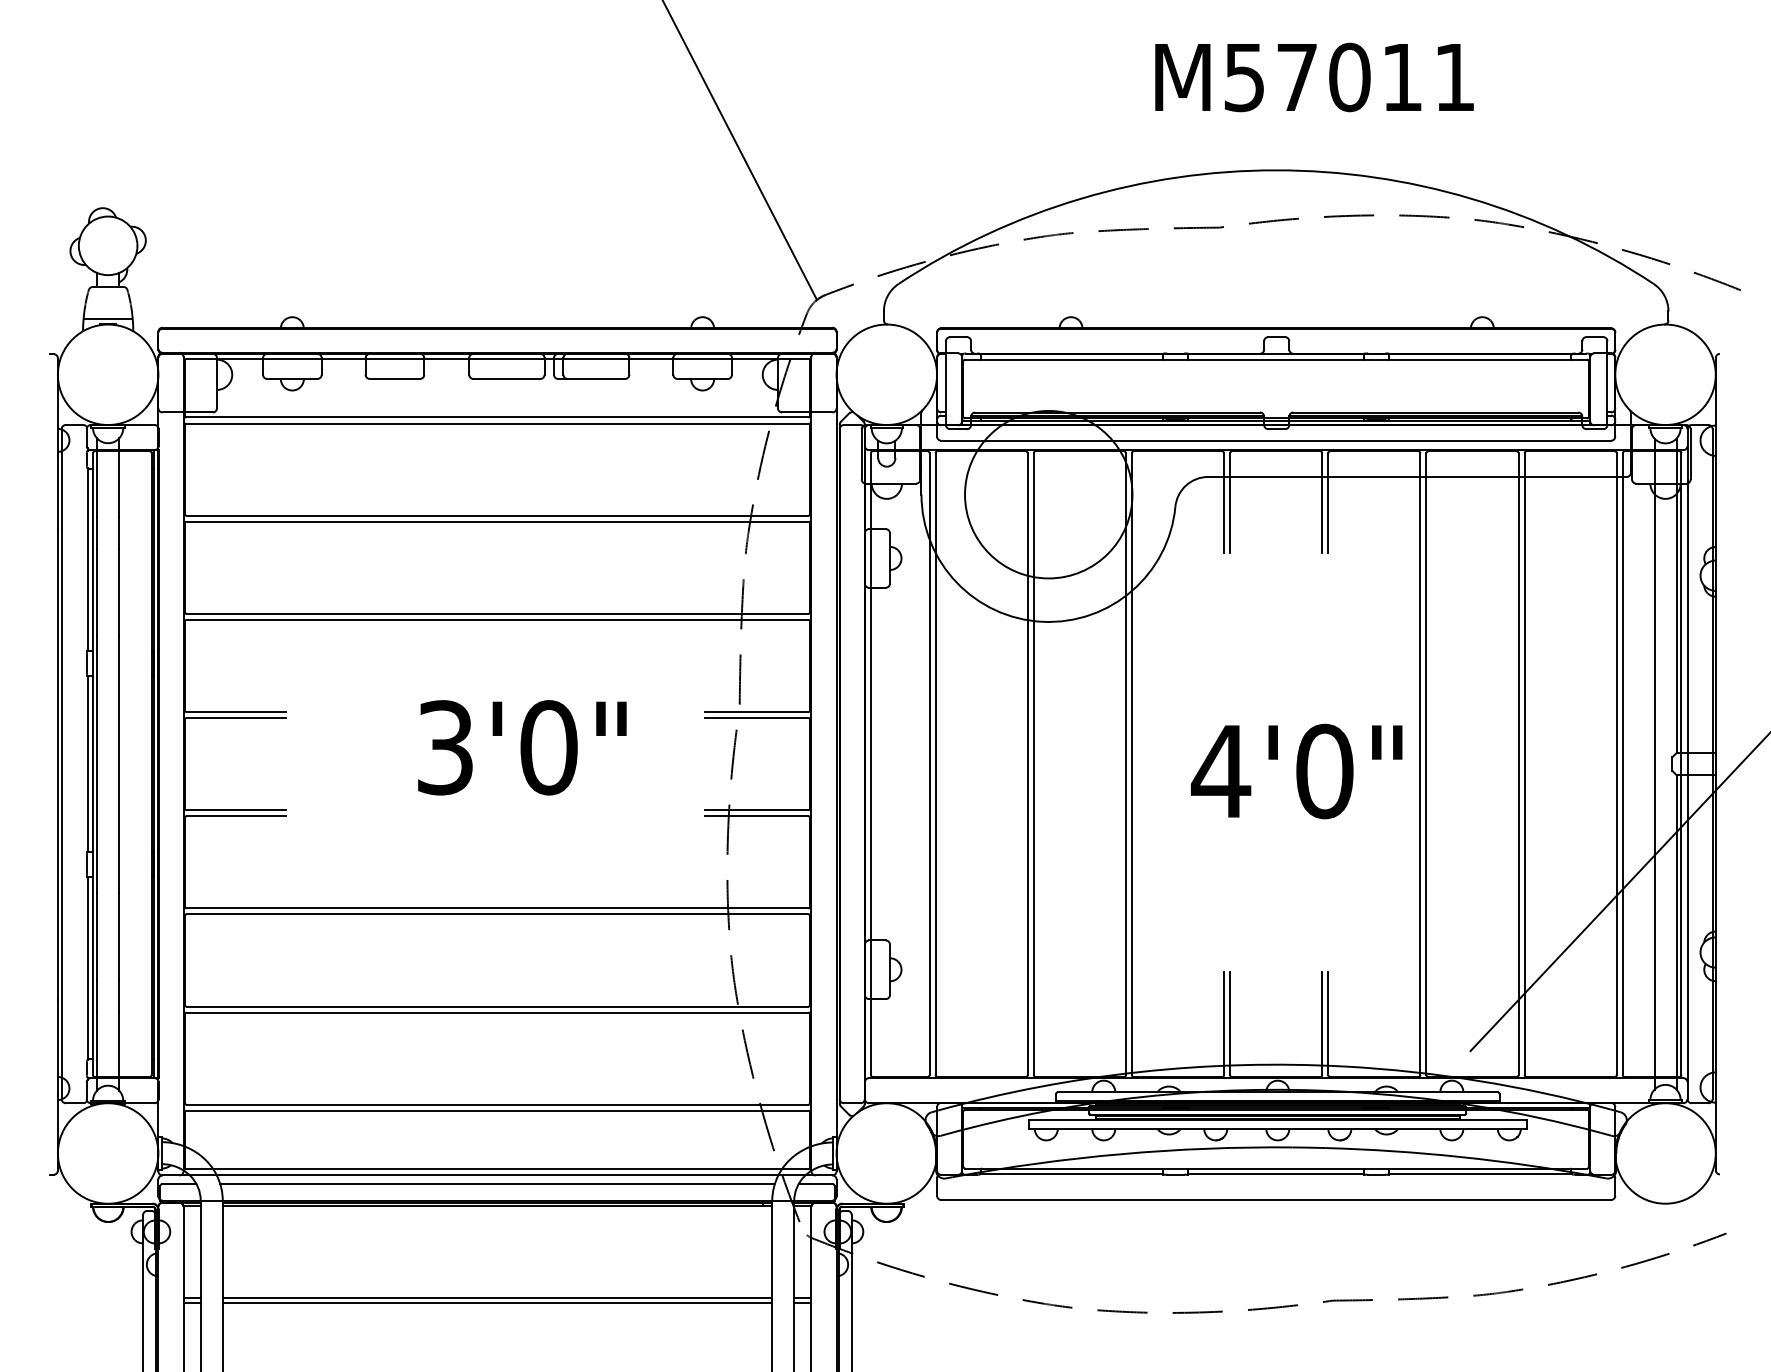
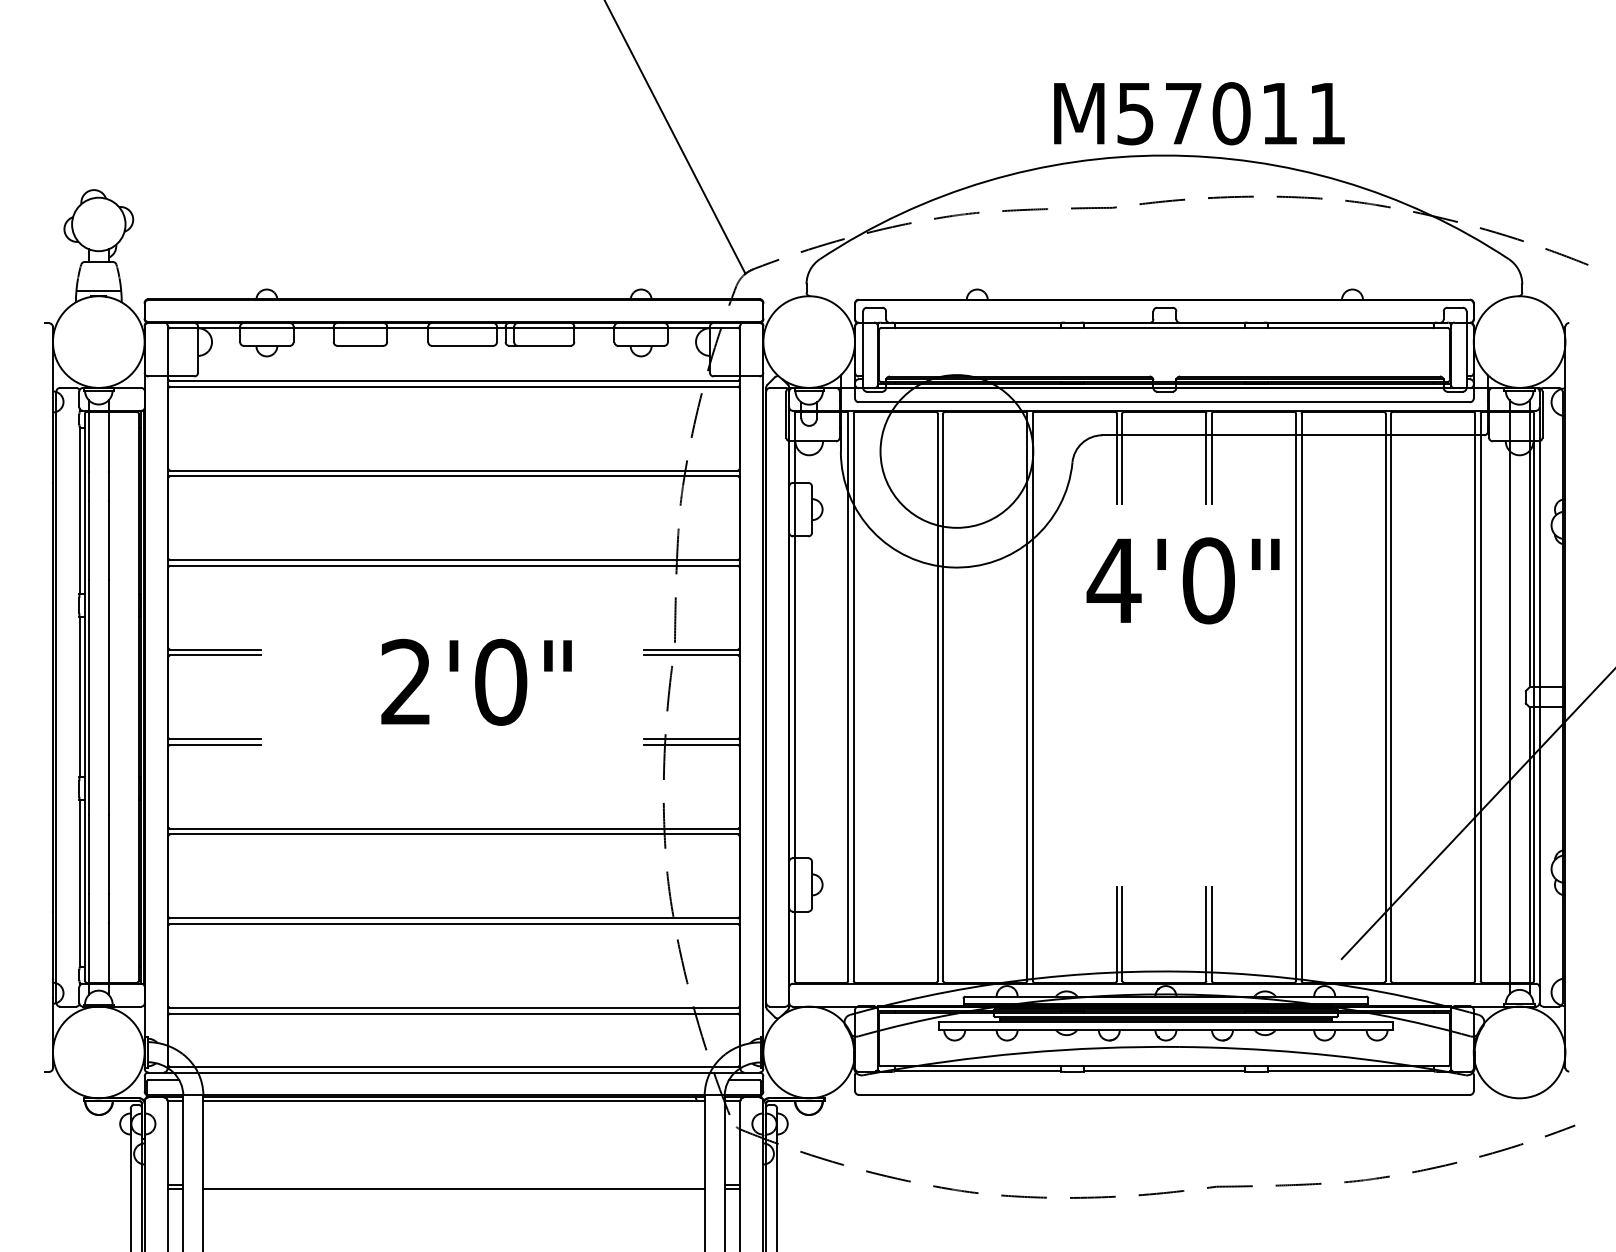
text: (1314, 77) -> (1199, 113), moved
text: (444, 747) -> (405, 682), 3'0" -> 2'0"
text: (1296, 771) -> (1182, 580), moved
line: (497, 1183) -> (454, 1079), removed
line: (497, 1298) -> (454, 1184), removed

